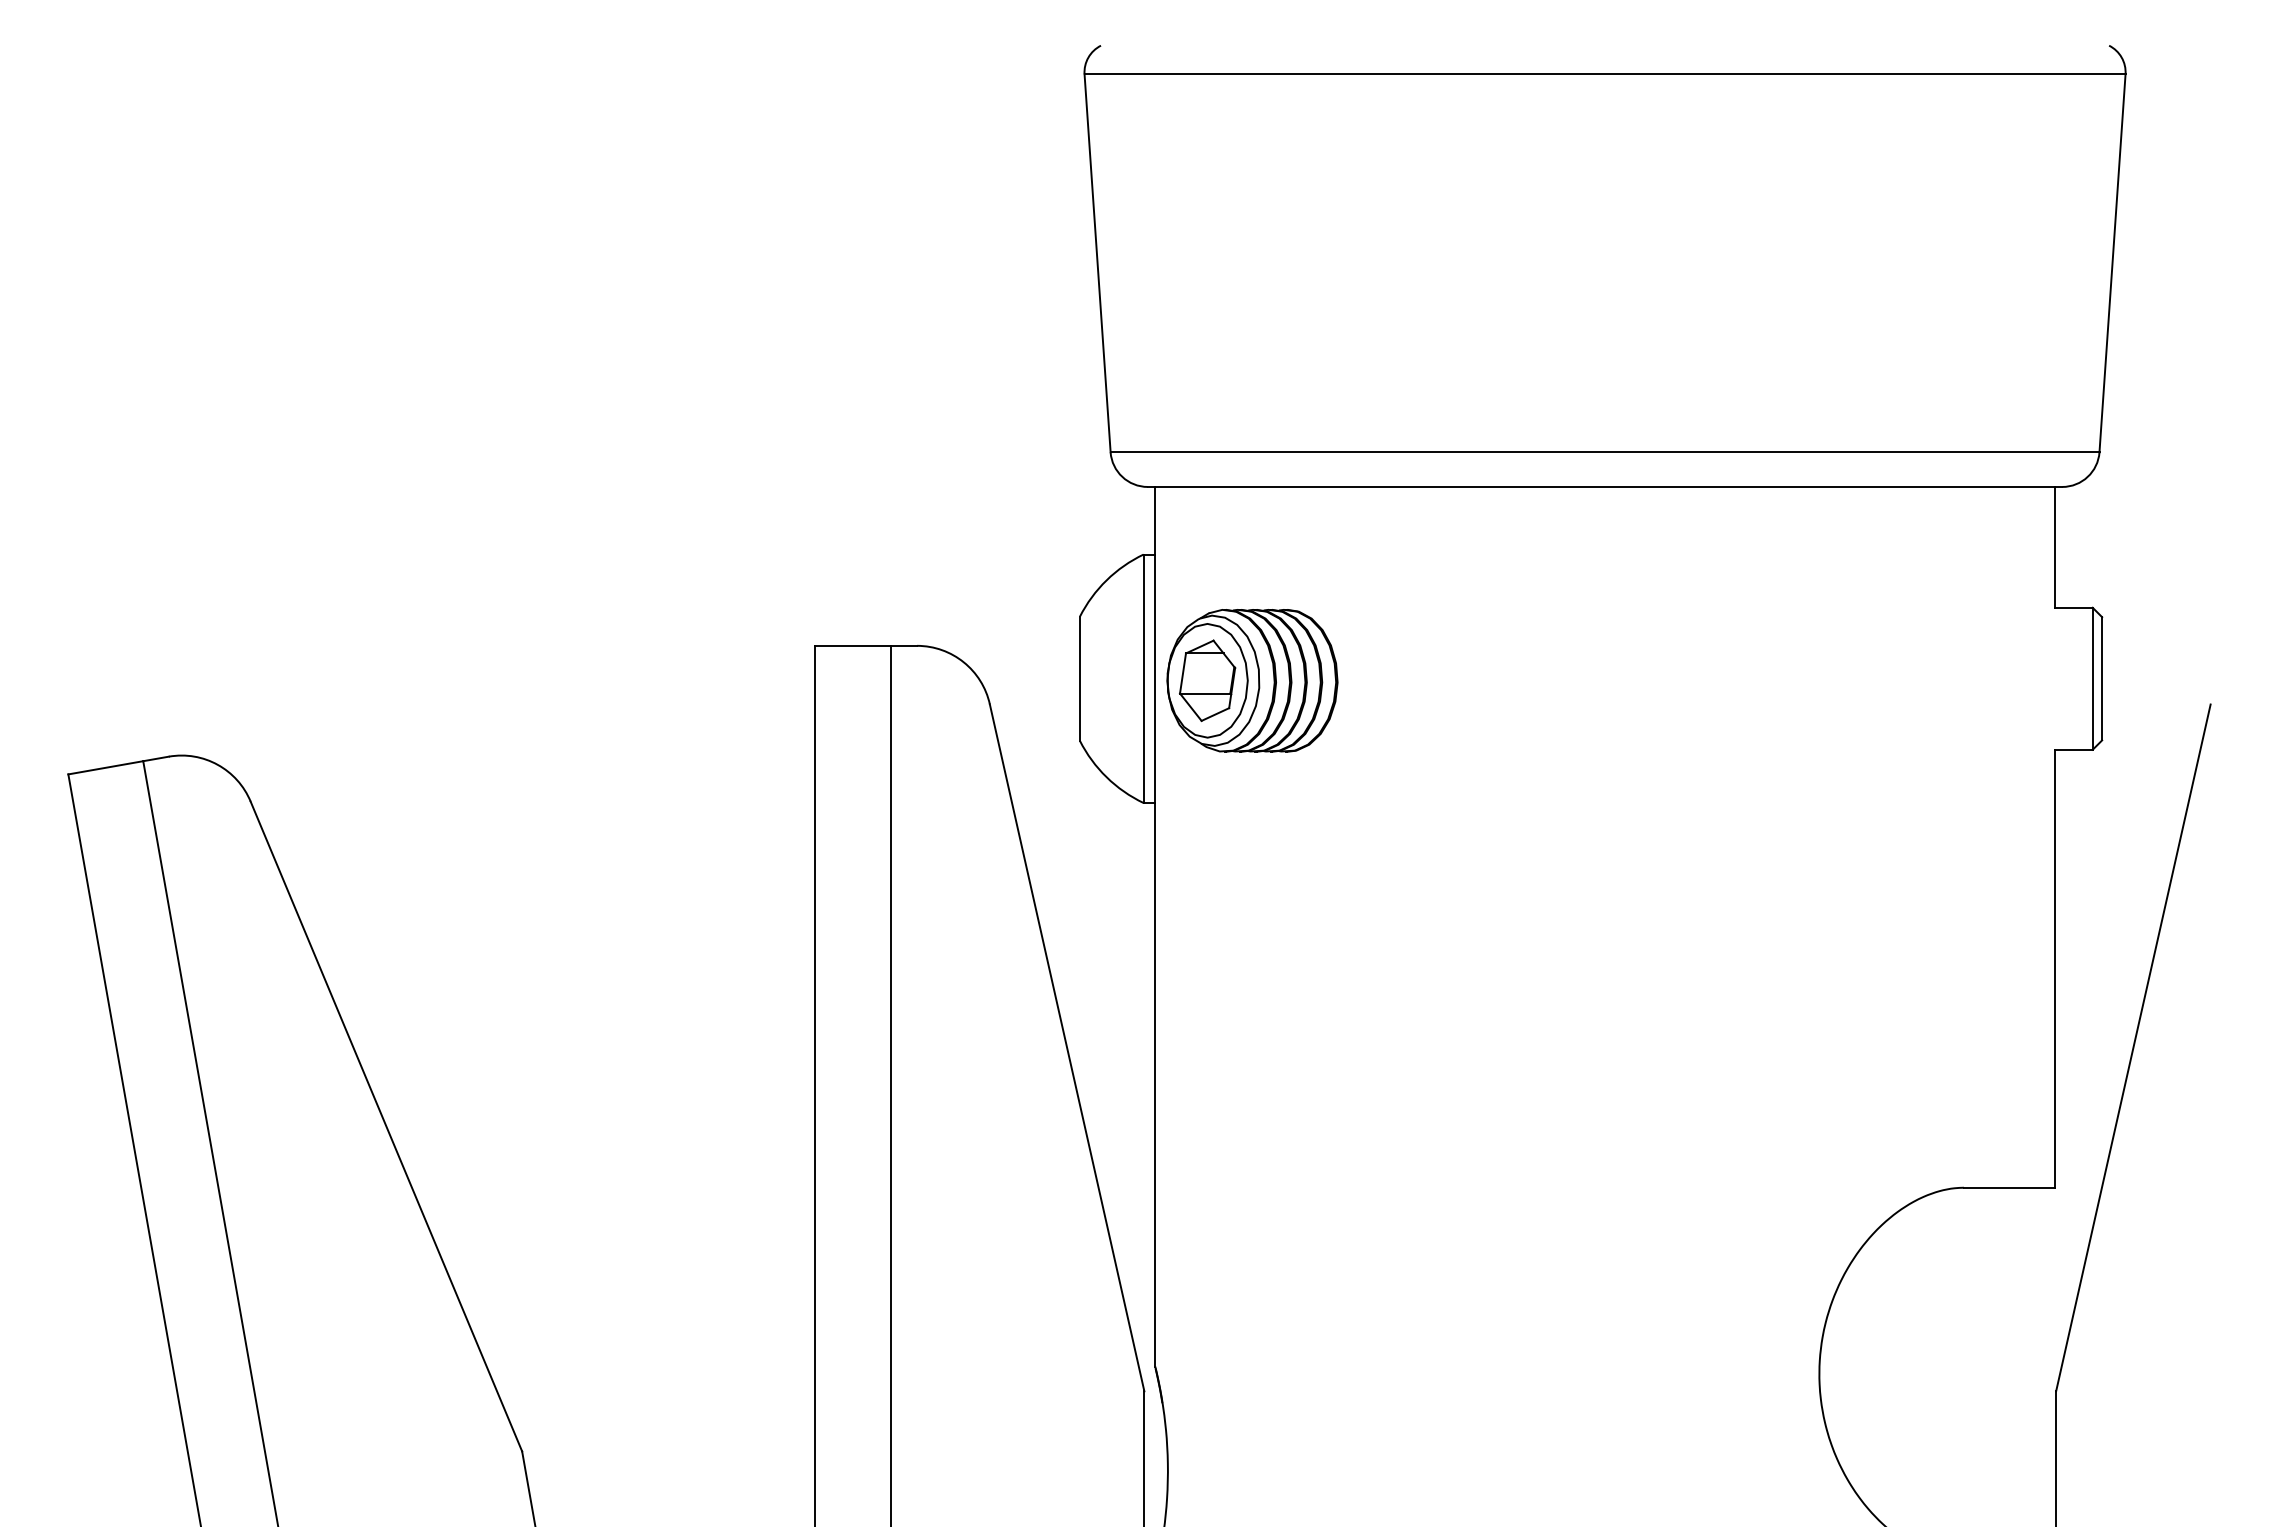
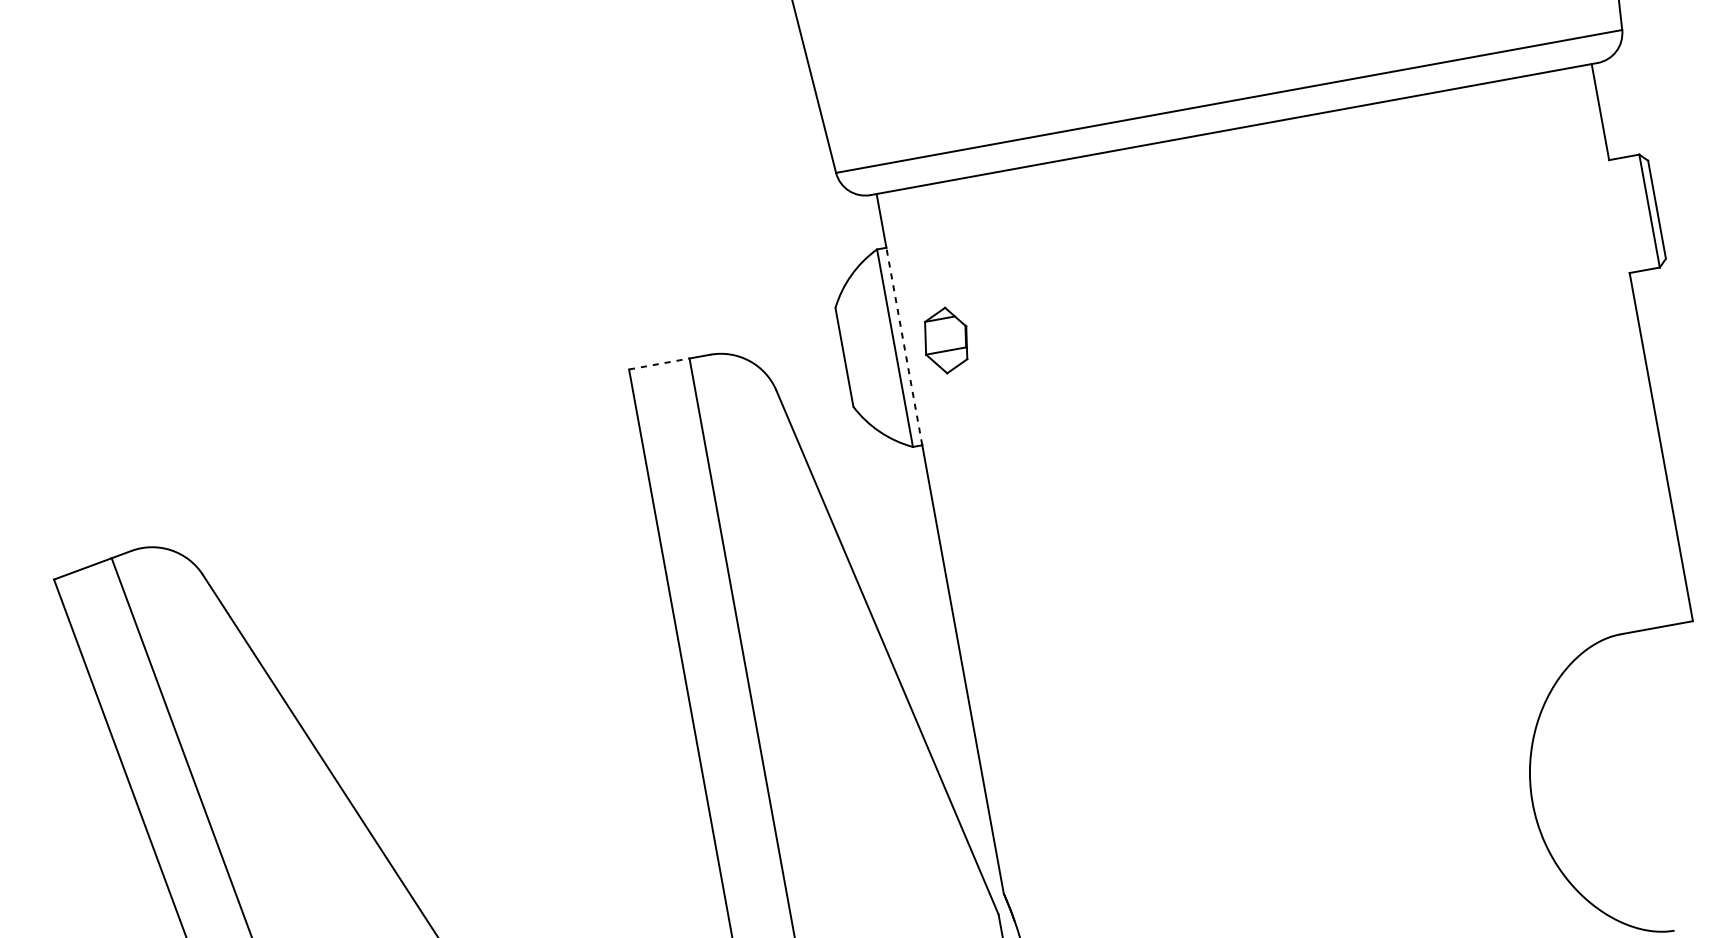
line: (853, 645) -> (659, 363), solid -> dashed
line: (1155, 678) -> (904, 346), solid -> dashed
part: (1252, 680) -> (981, 333), removed

